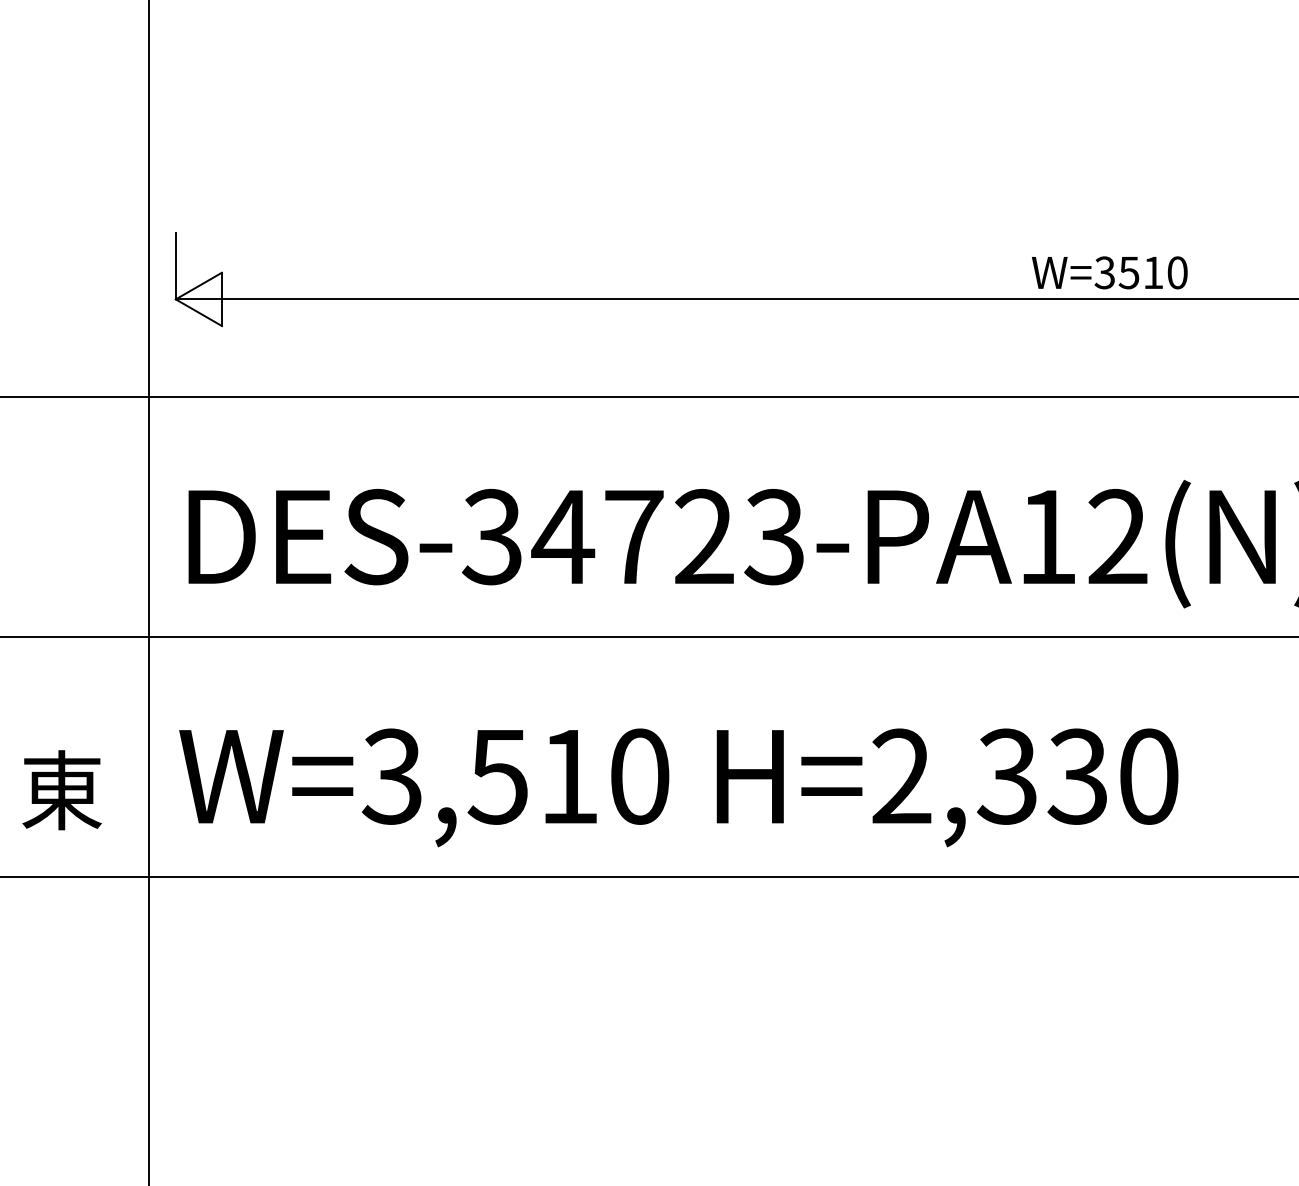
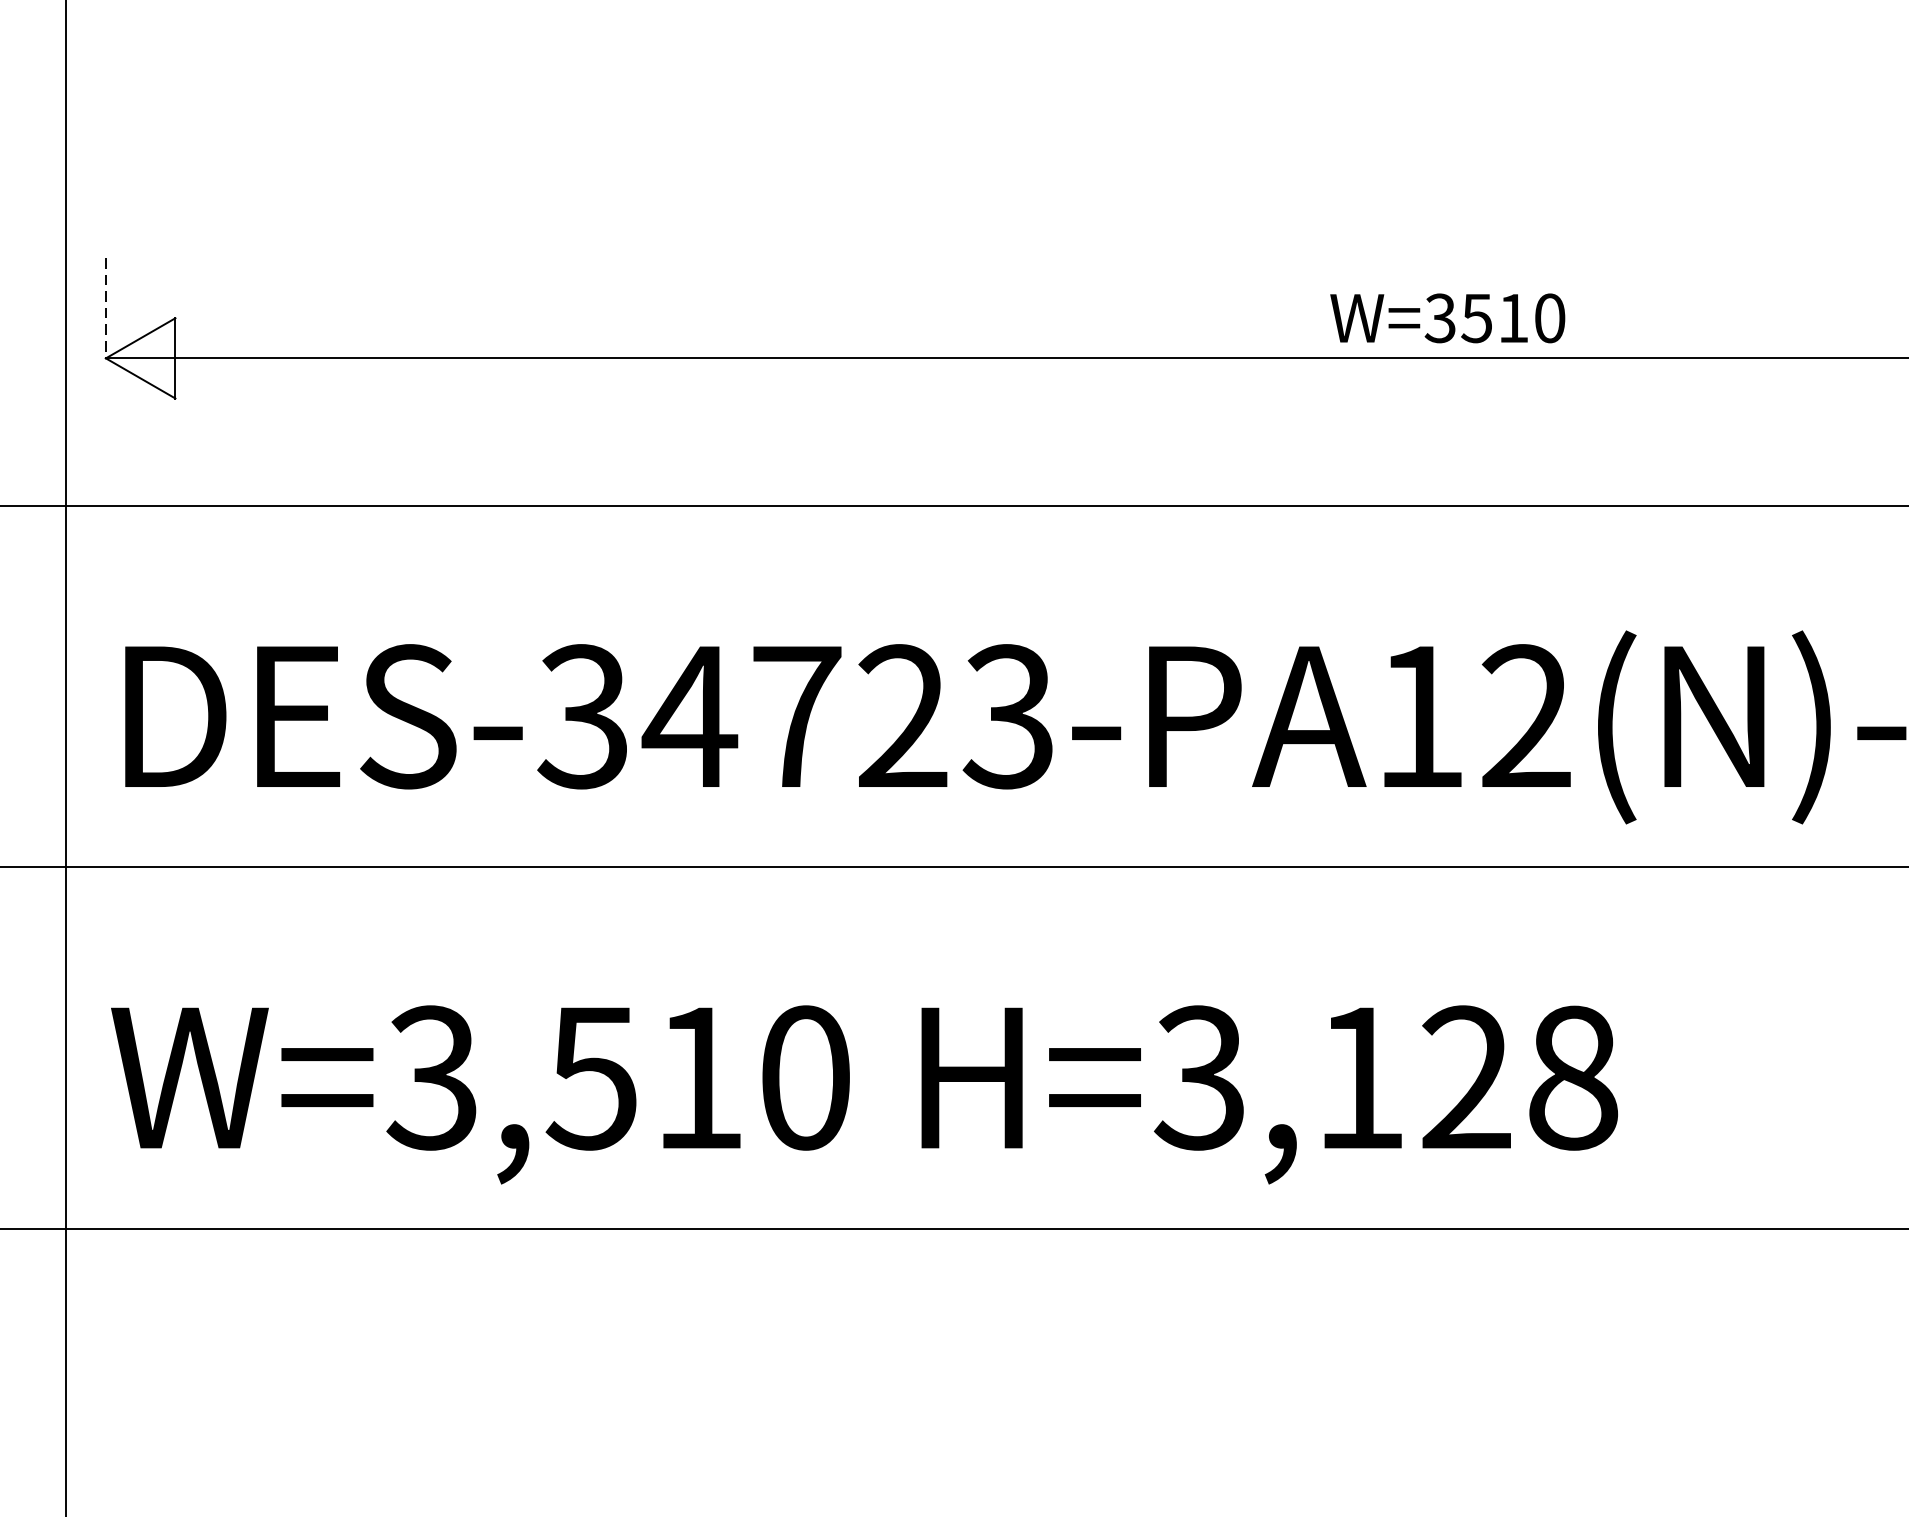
line: (175, 266) -> (105, 308), solid -> dashed
text: (1109, 272) -> (1447, 317), moved
text: (1024, 776) -> (1385, 1077), H=2,330 -> H=3,128

